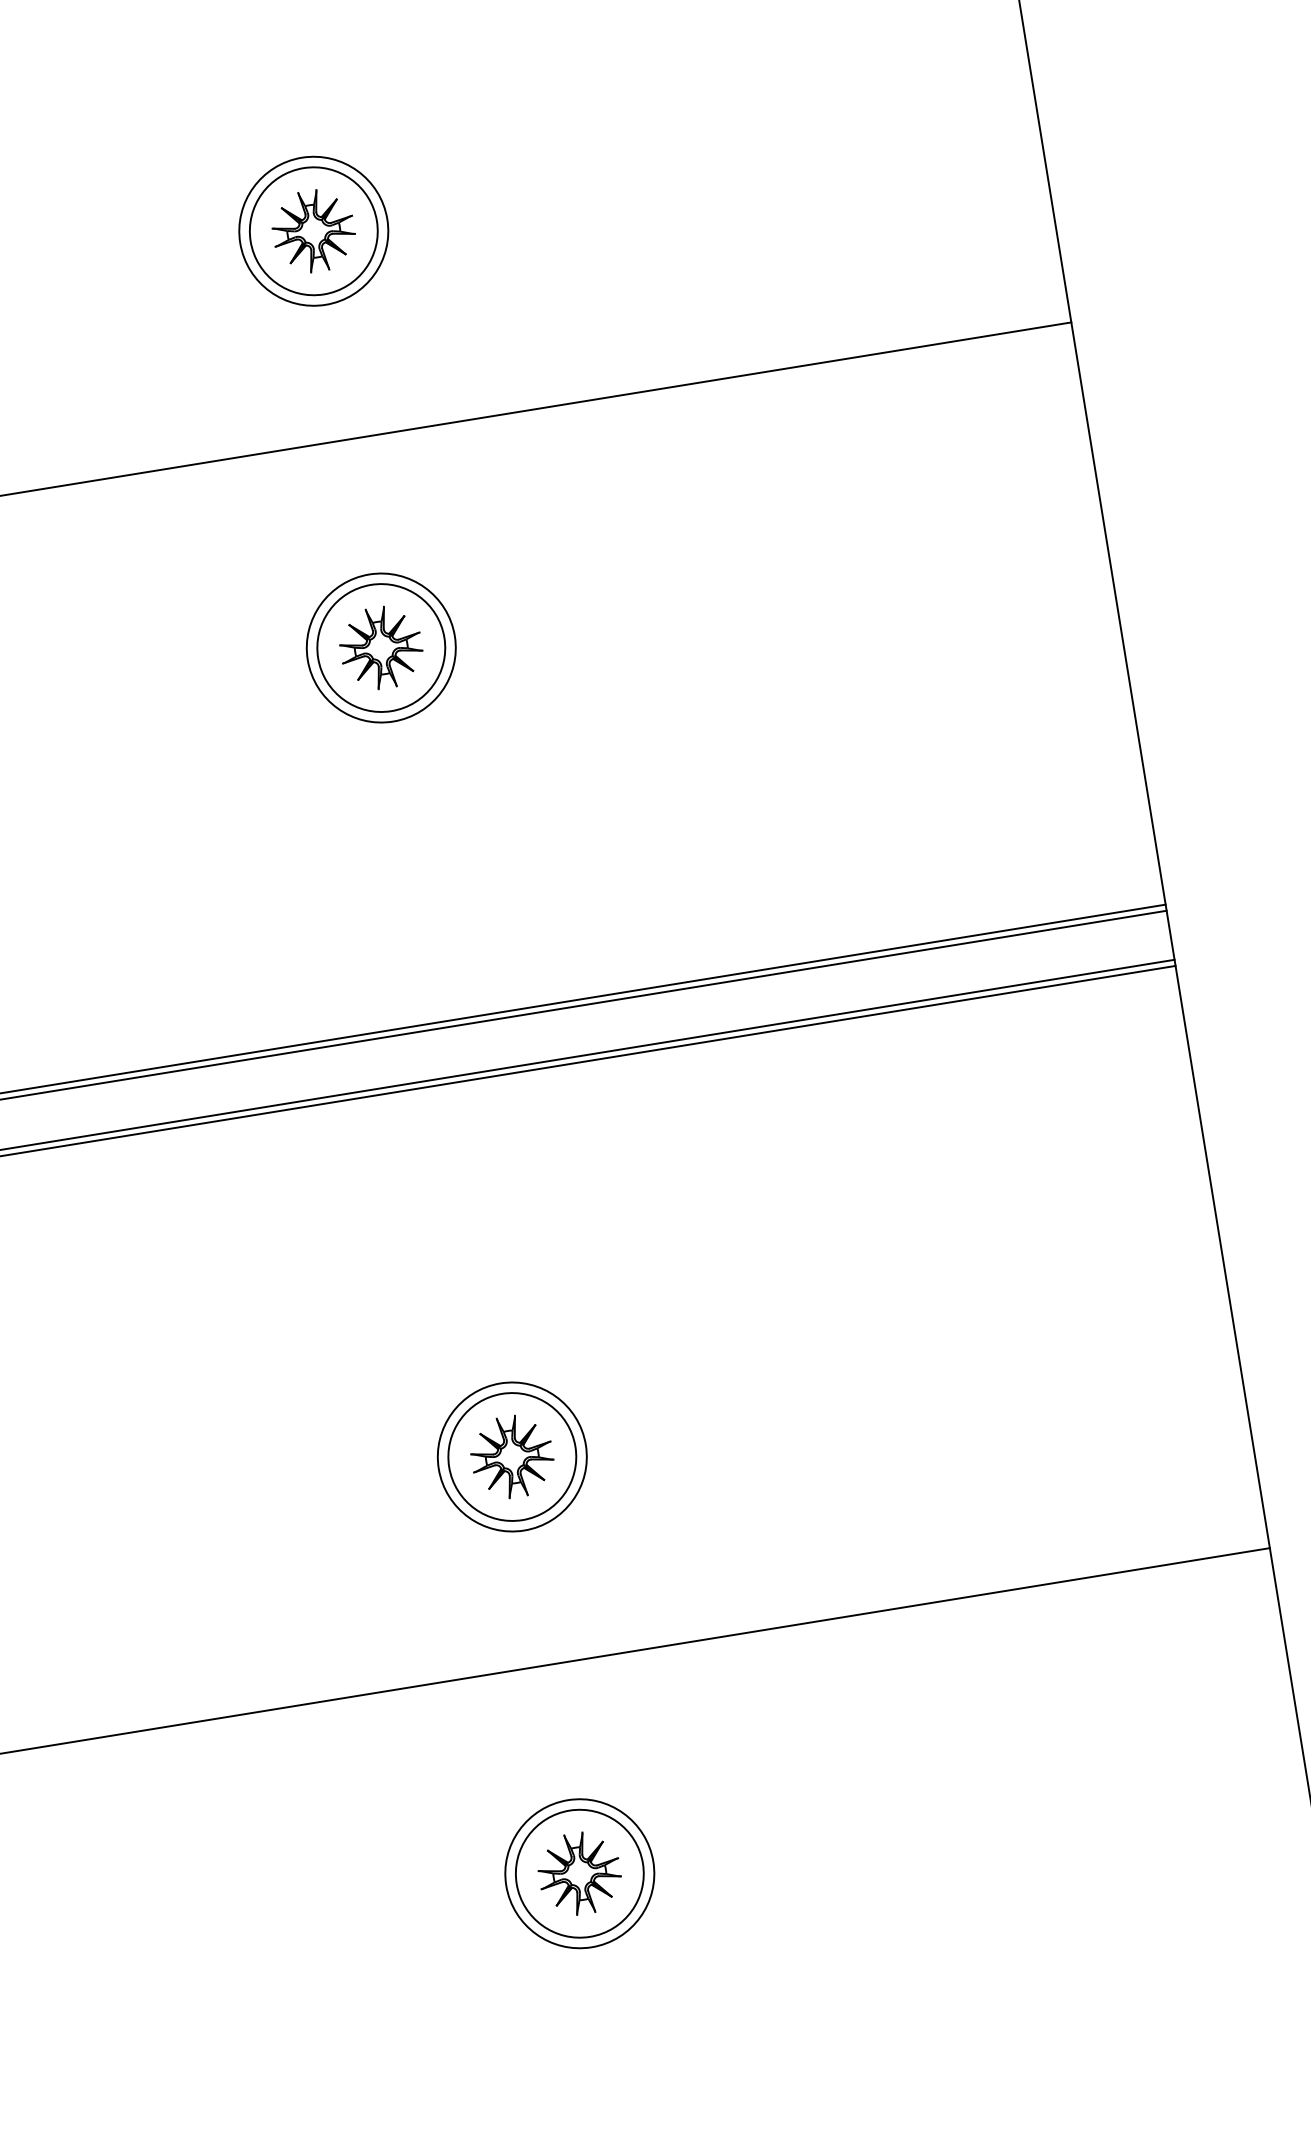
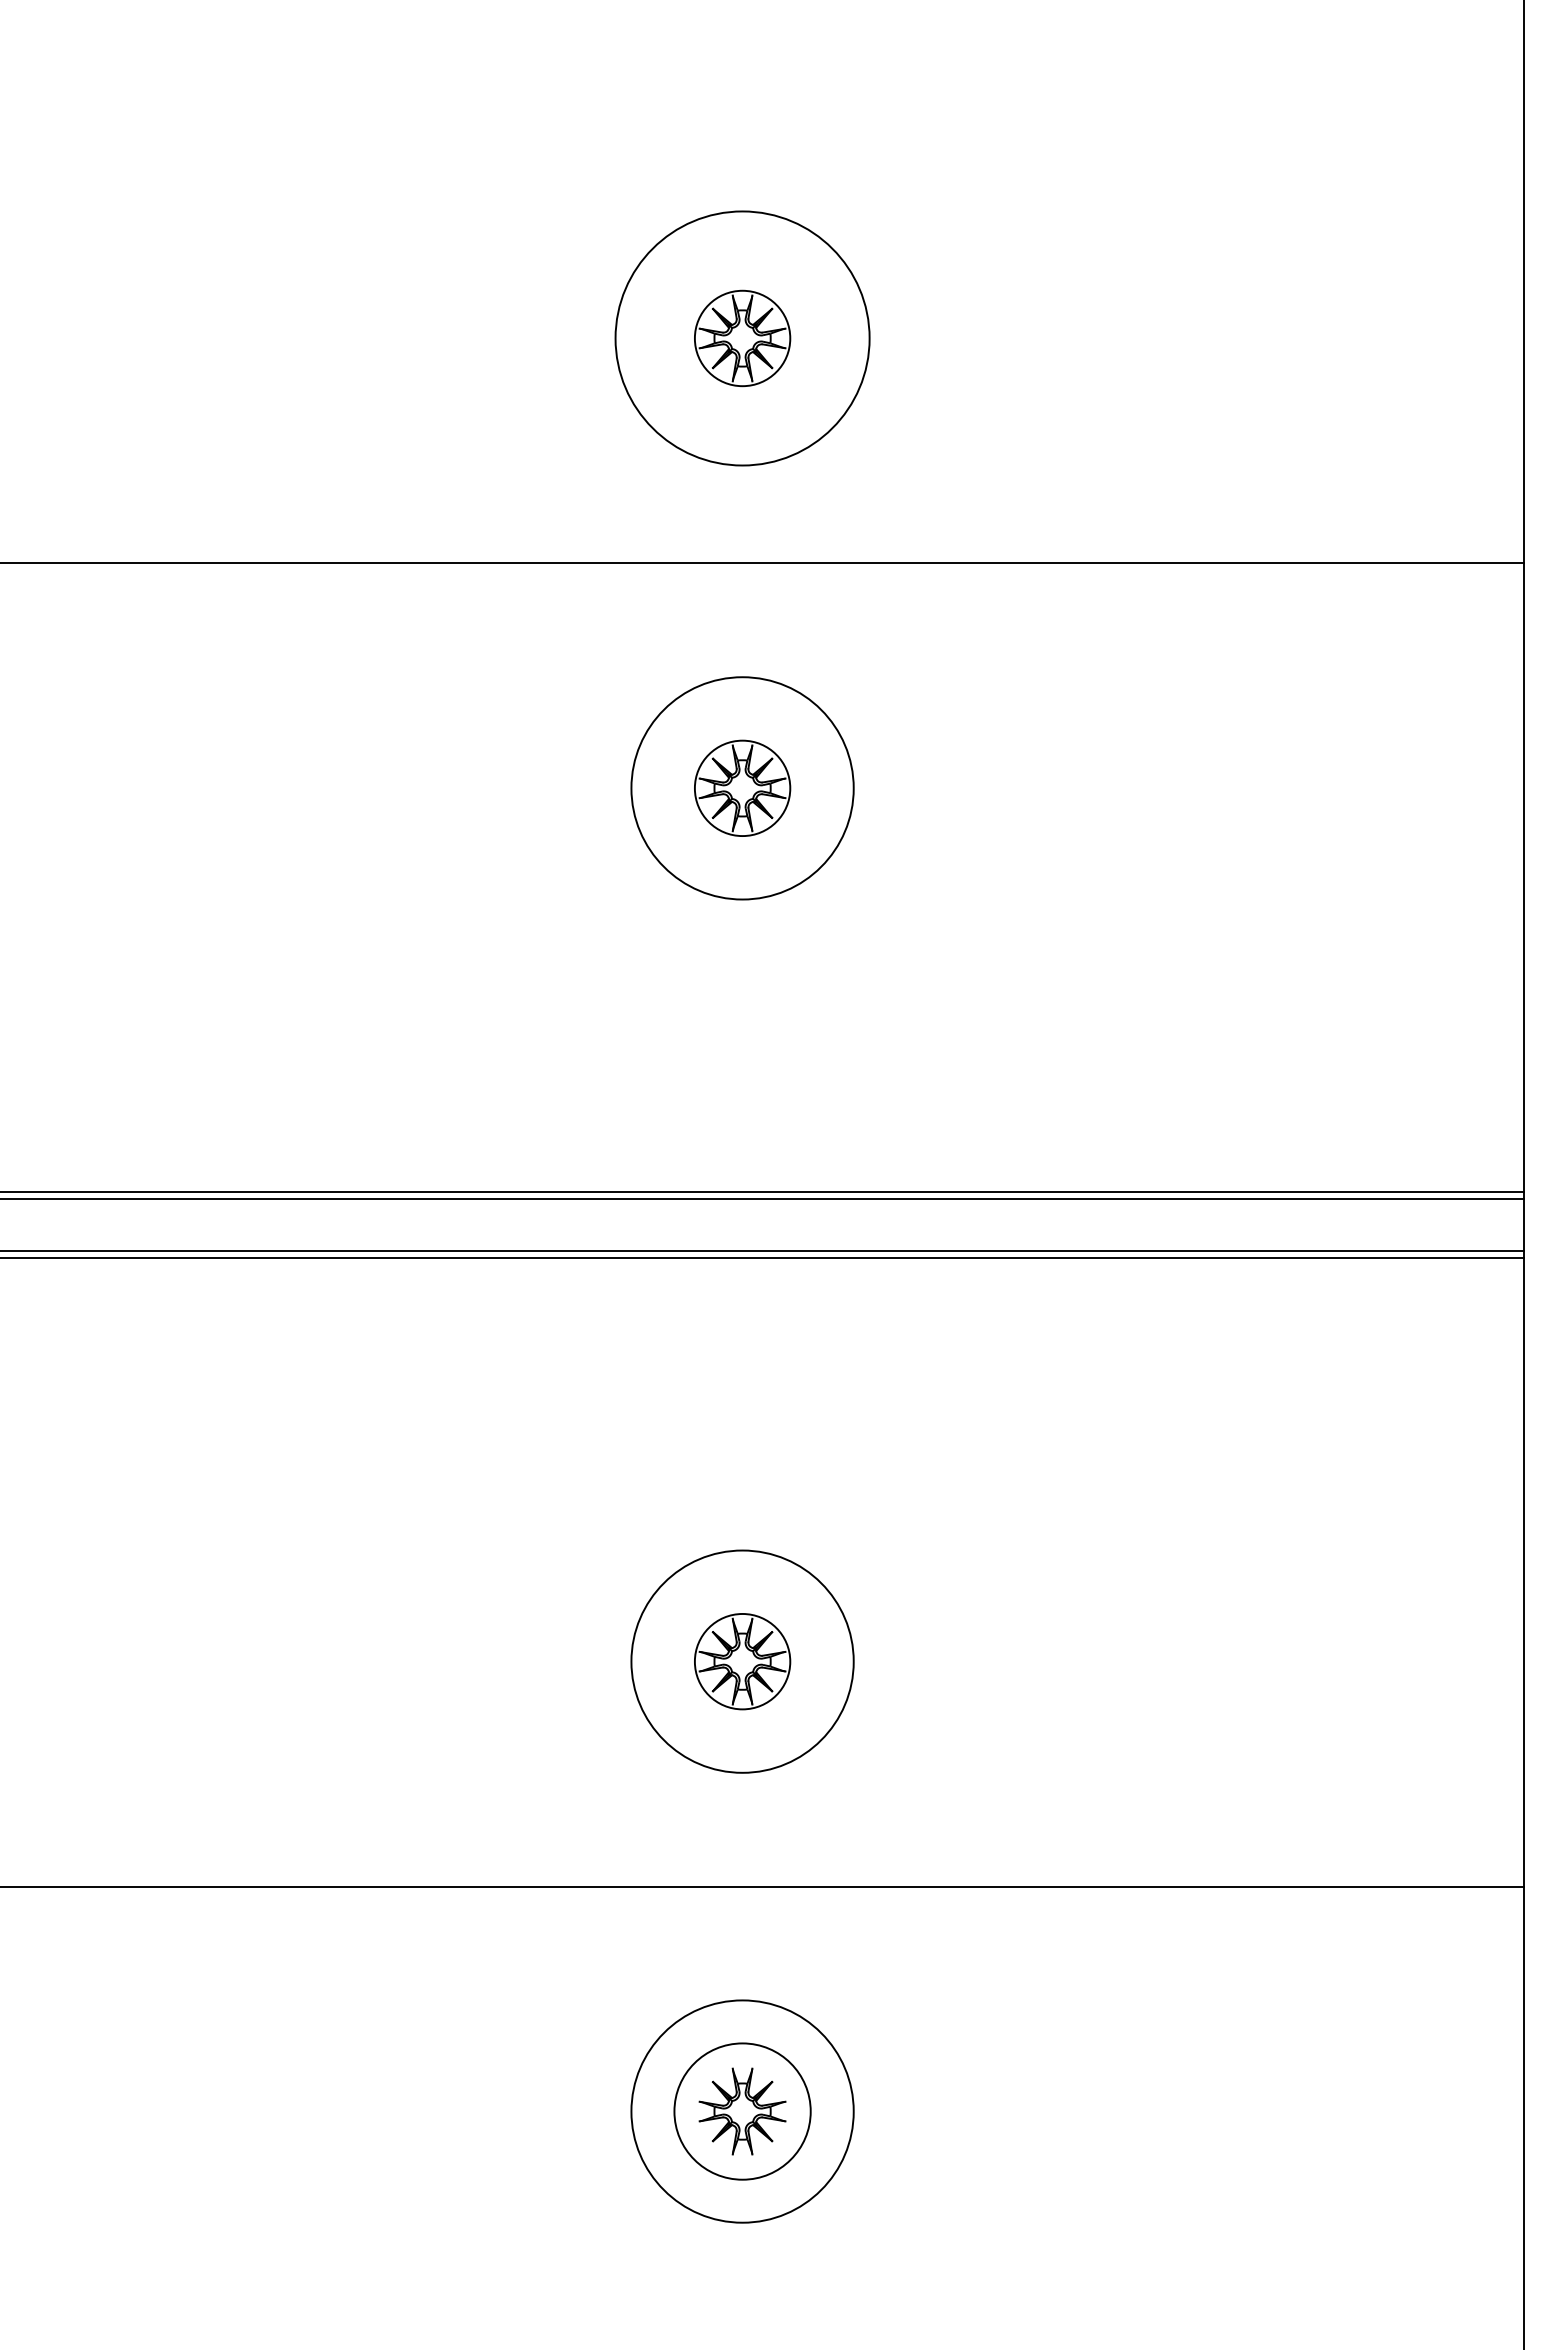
circle: (313, 231) -> (742, 338), size x0.7
circle: (313, 231) -> (742, 338), size x1.6
circle: (381, 647) -> (742, 787), size x1.4
circle: (381, 648) -> (742, 788), size x0.7
circle: (512, 1456) -> (742, 1661), size x0.7
circle: (512, 1456) -> (742, 1661), size x1.4
circle: (579, 1873) -> (742, 2111), size x1.4

